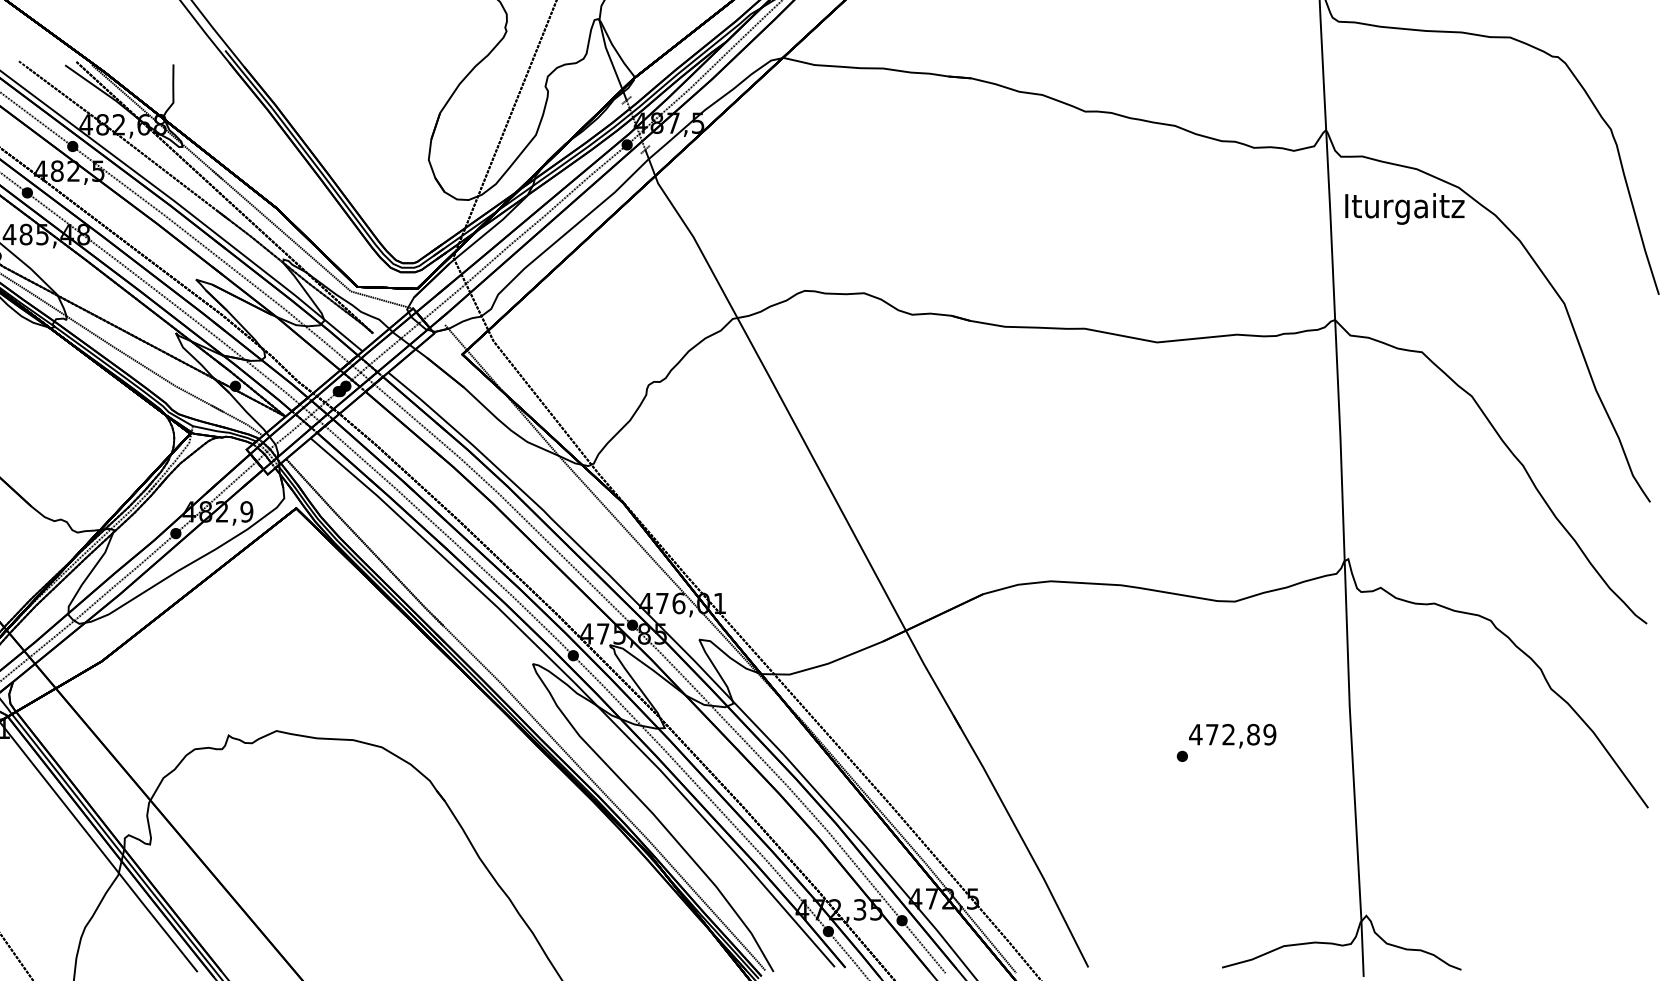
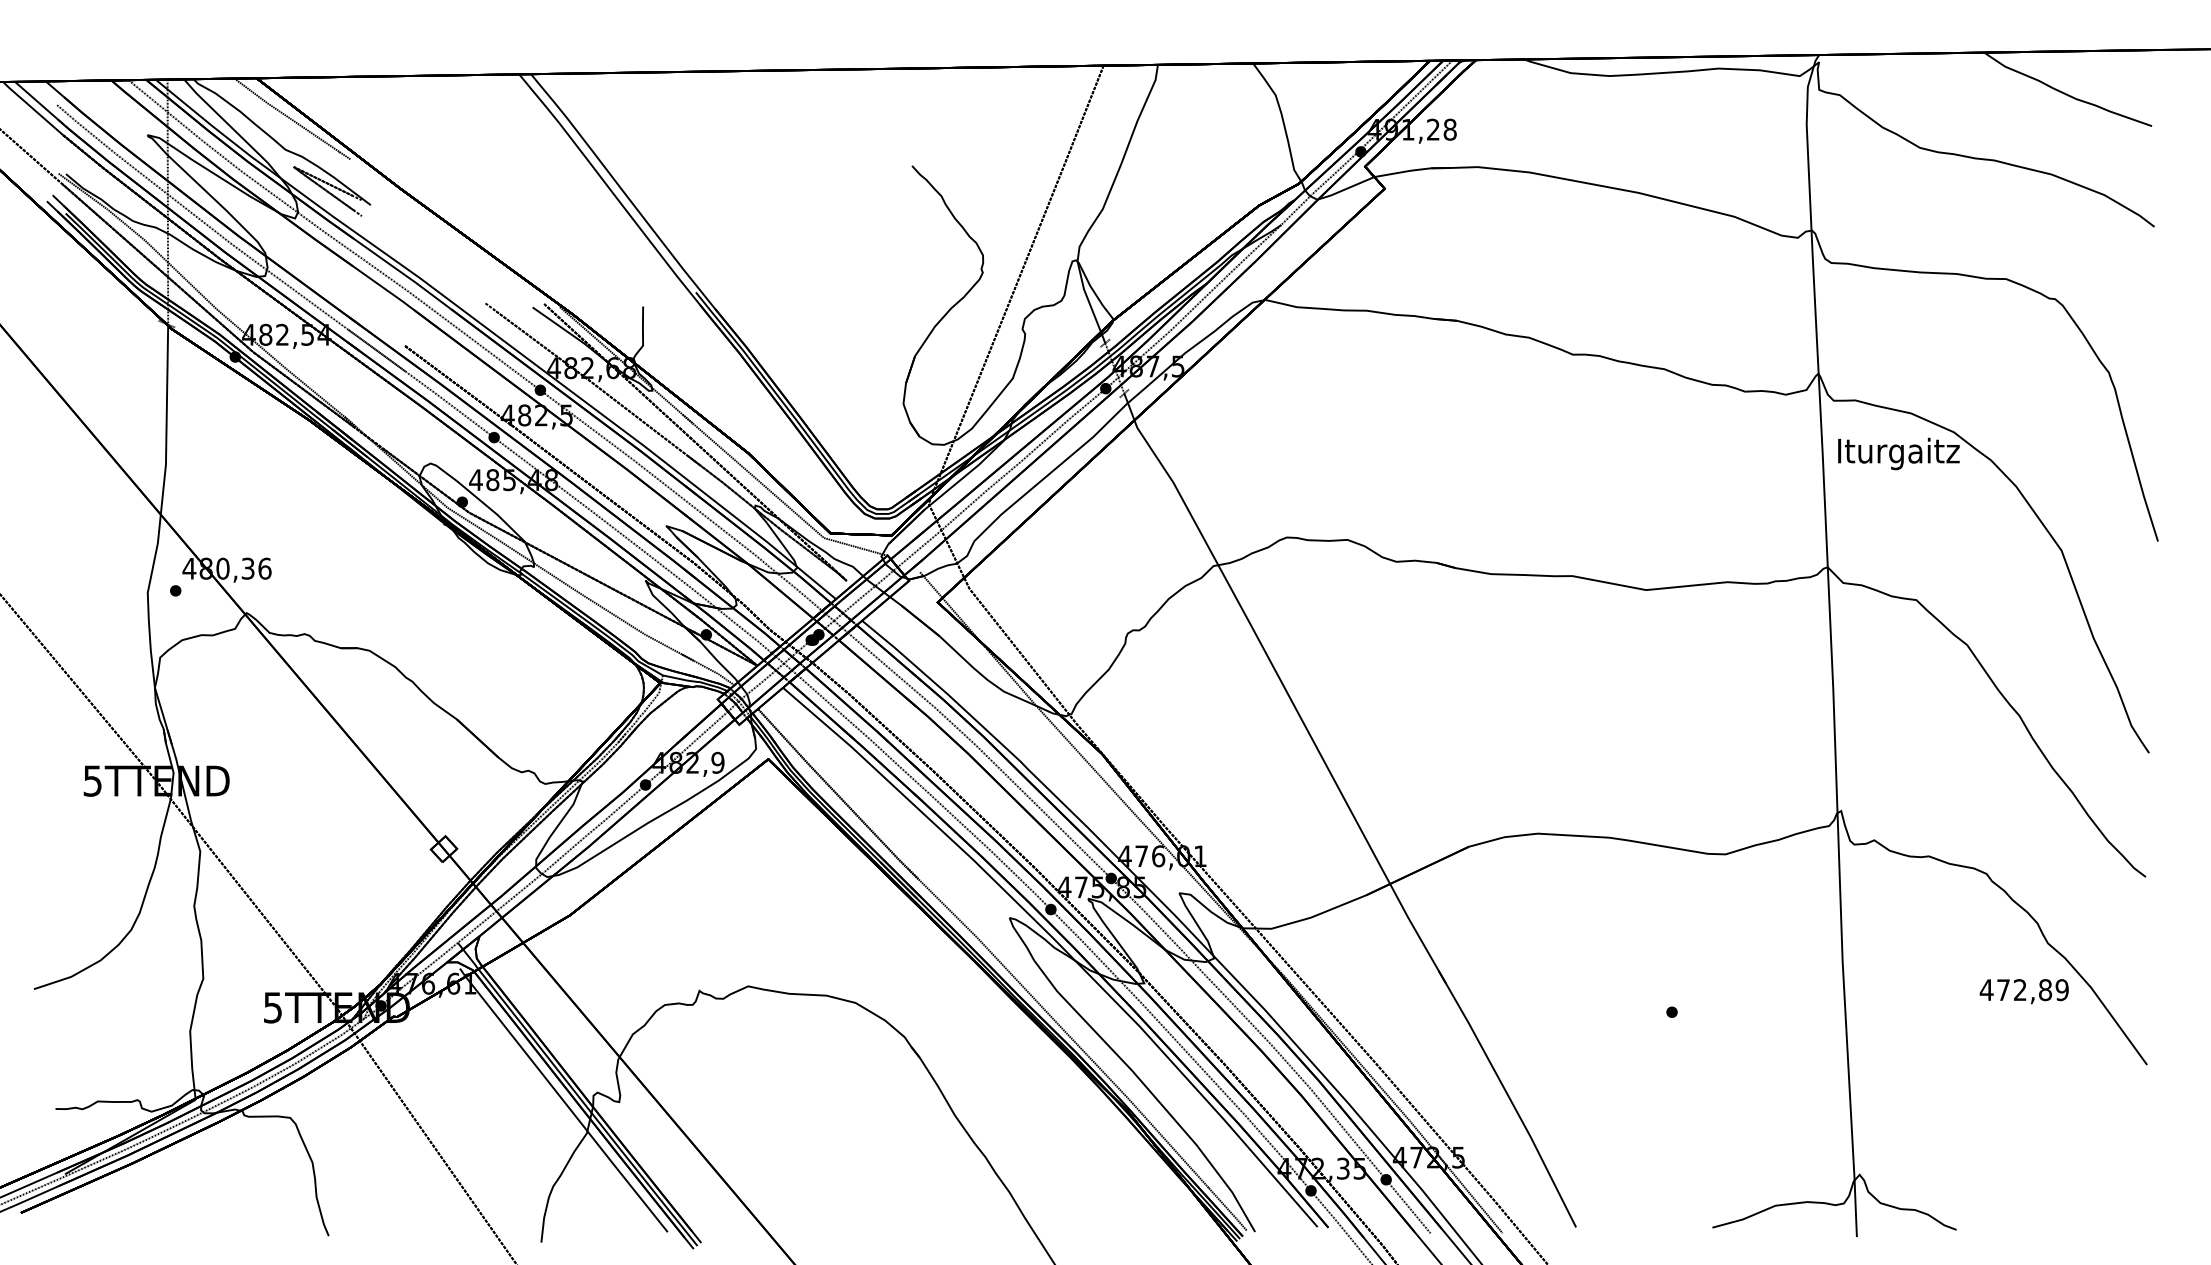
text: (1231, 736) -> (2023, 991), moved

